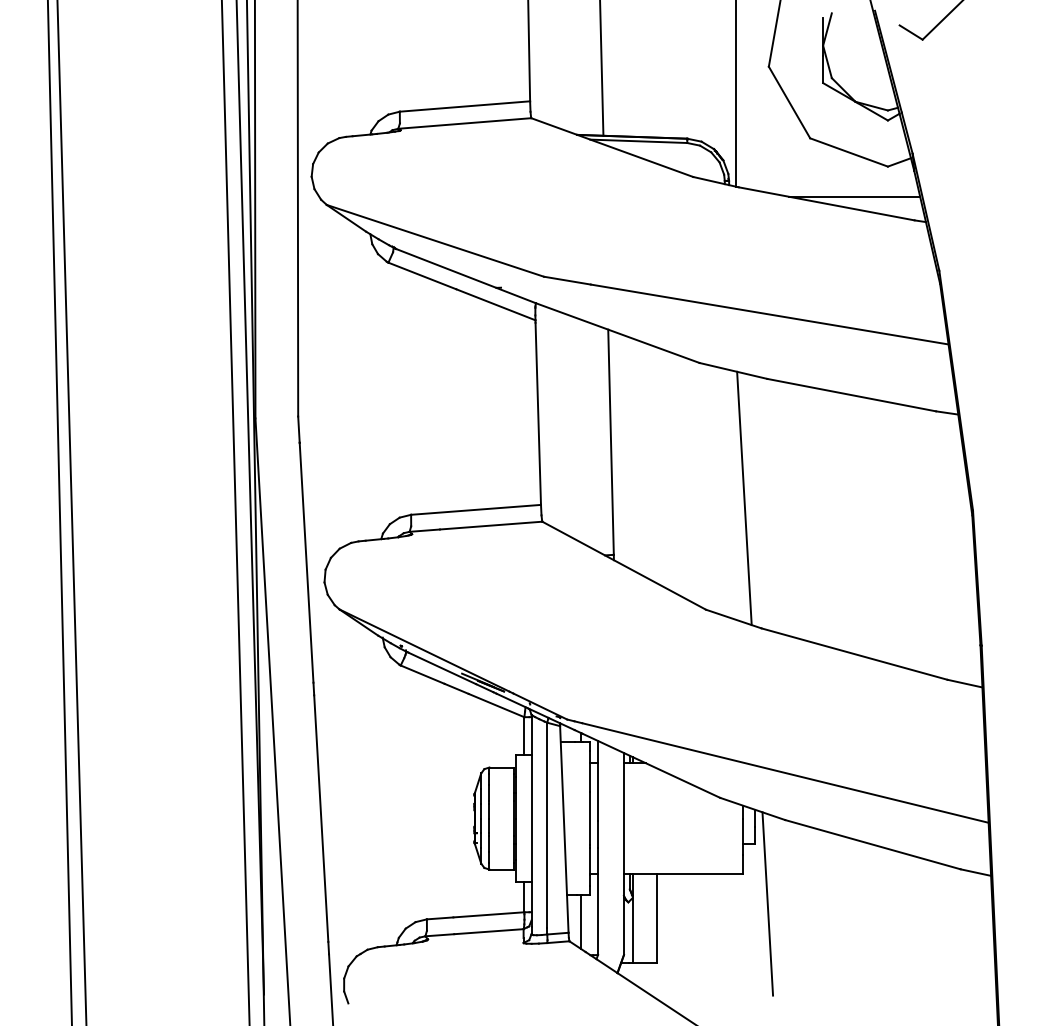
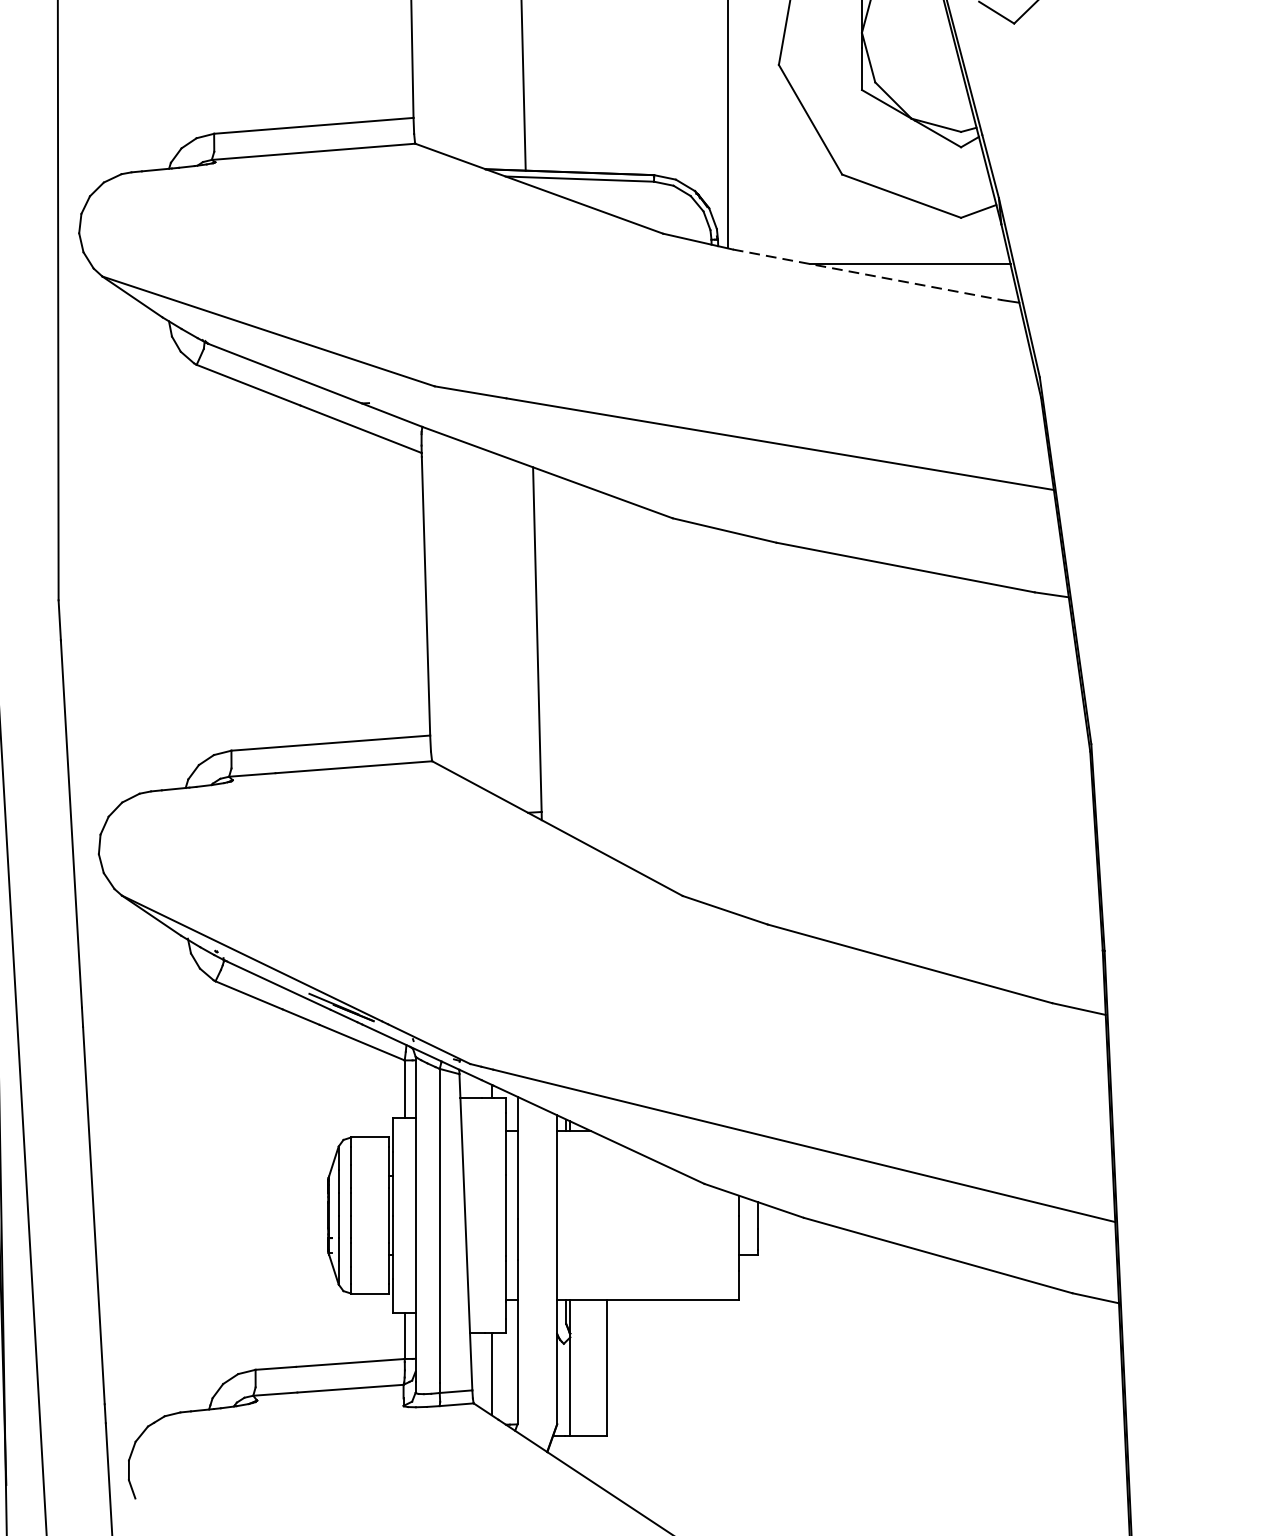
line: (827, 203) -> (868, 274), solid -> dashed
line: (744, 498) -> (741, 725), removed
line: (767, 903) -> (776, 1345), removed

